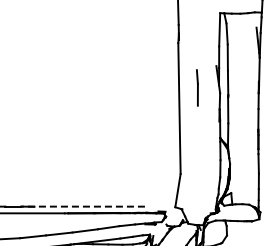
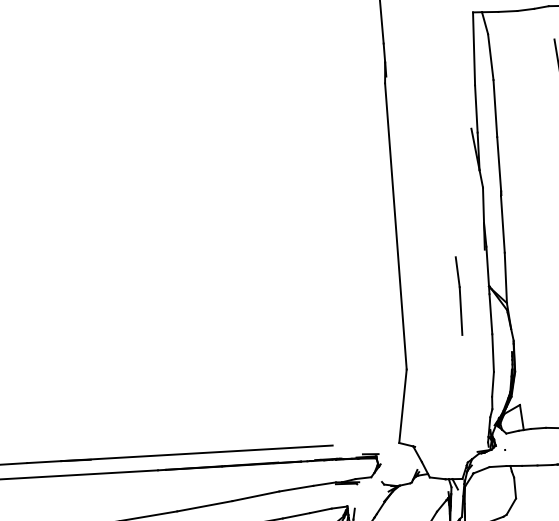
line: (197, 87) -> (459, 295), moved
line: (83, 206) -> (198, 452), dashed -> solid

